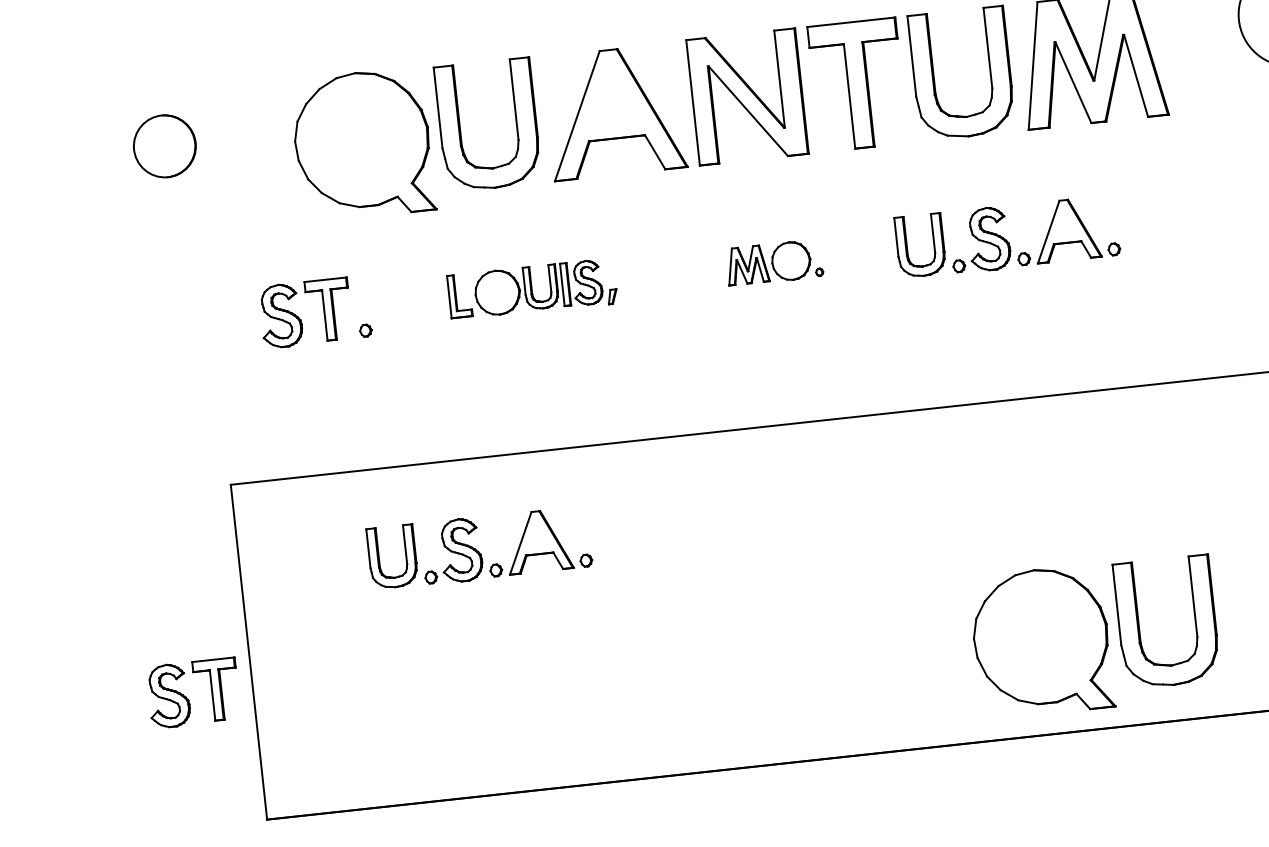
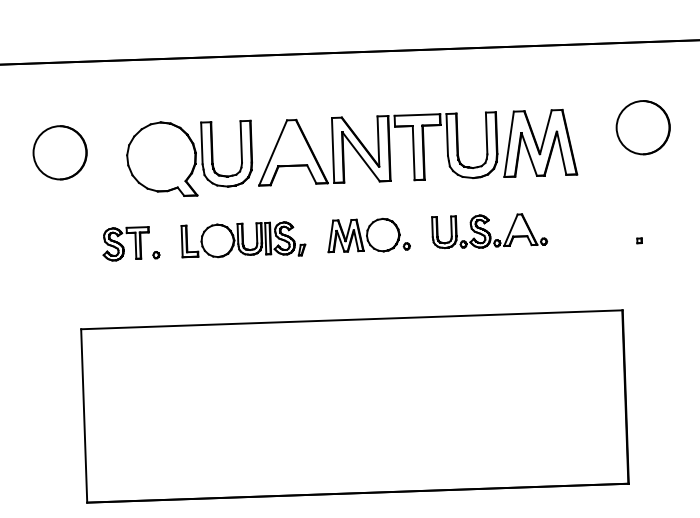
part: (163, 145) -> (59, 152), size x1.67
part: (773, 262) -> (368, 235), size x1.67
part: (532, 287) -> (243, 239), size x1.43
part: (479, 548) -> (206, 371), removed
part: (1094, 633) -> (519, 438), removed
part: (192, 692) -> (53, 434), removed

